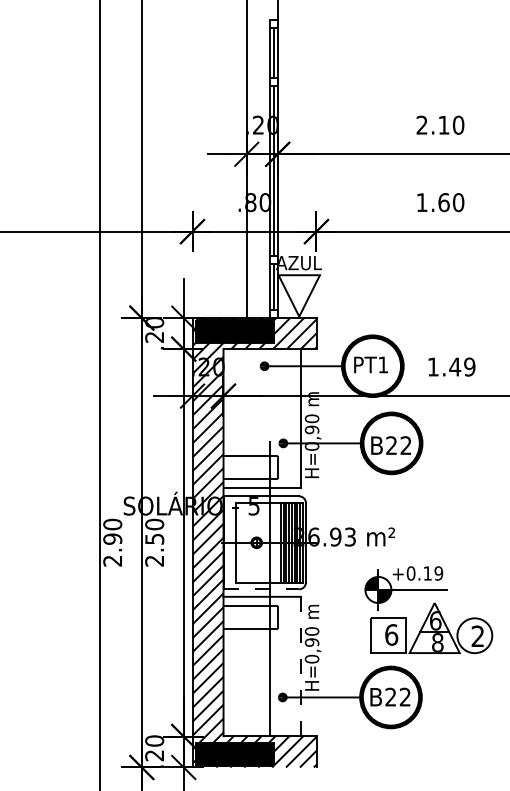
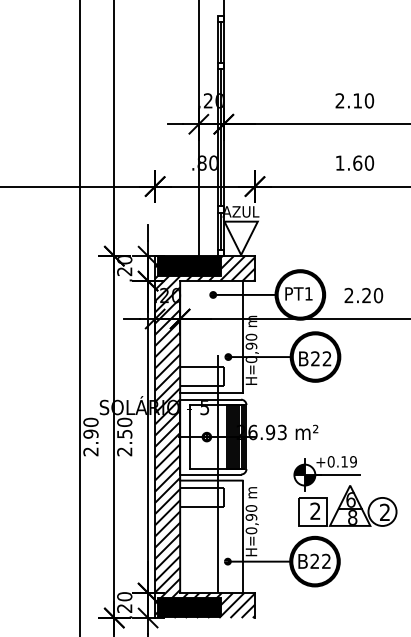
text: (451, 366) -> (363, 295), 1.49 -> 2.20
line: (261, 589) -> (210, 474), dashed -> solid
text: (391, 634) -> (315, 510), 6 -> 2
line: (300, 666) -> (242, 536), dashed -> solid

